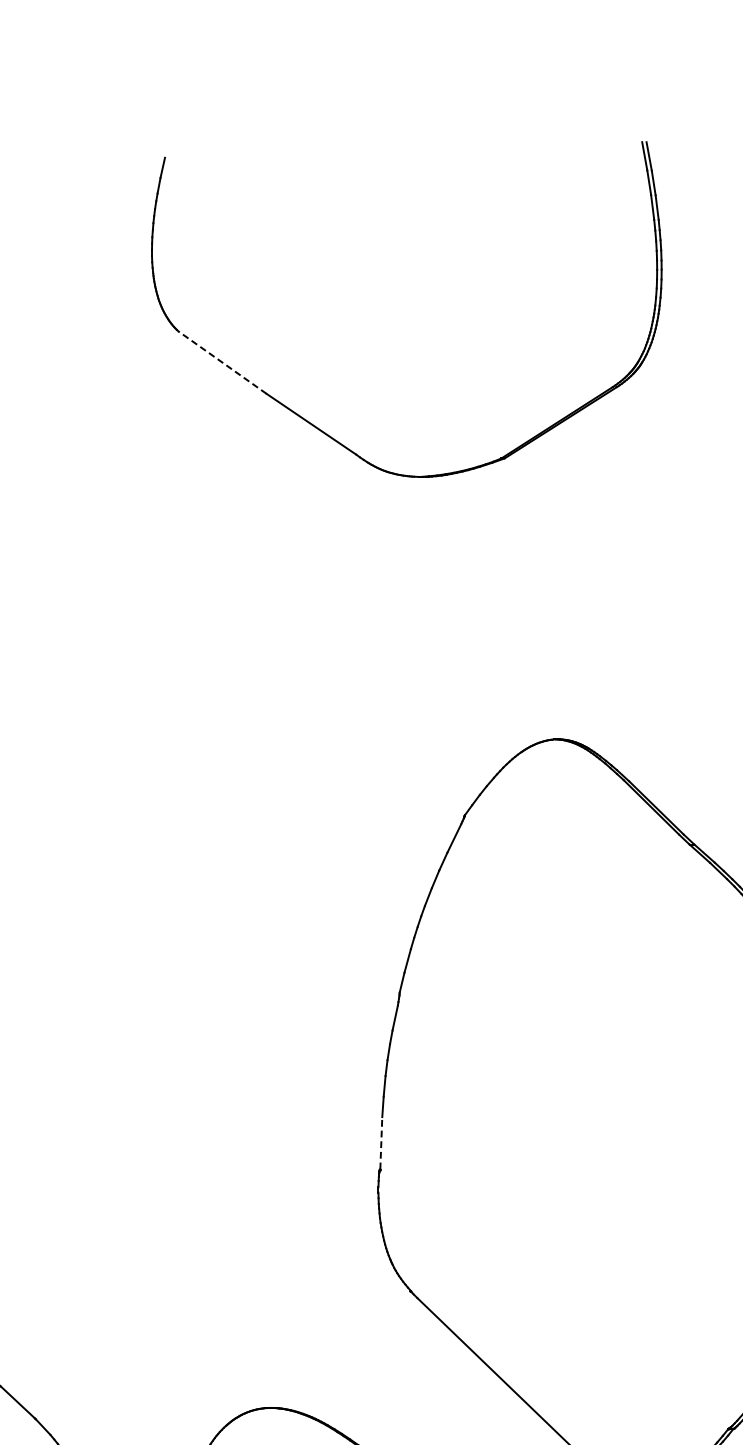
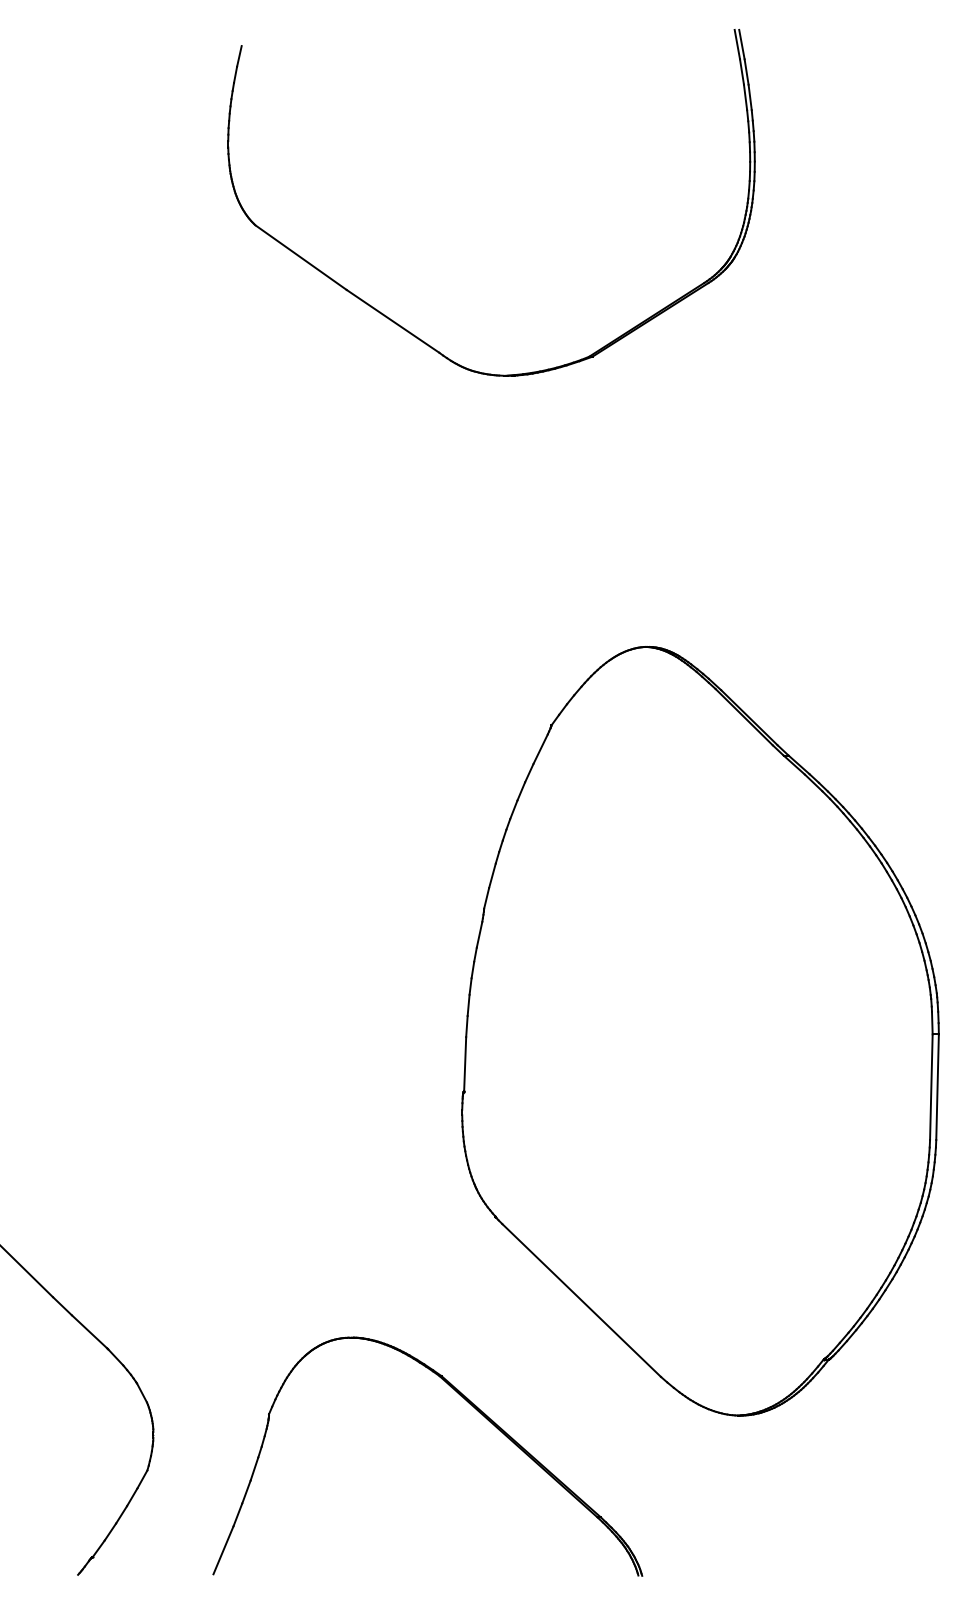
line: (222, 362) -> (301, 257), dashed -> solid
line: (381, 1142) -> (465, 1063), dashed -> solid

